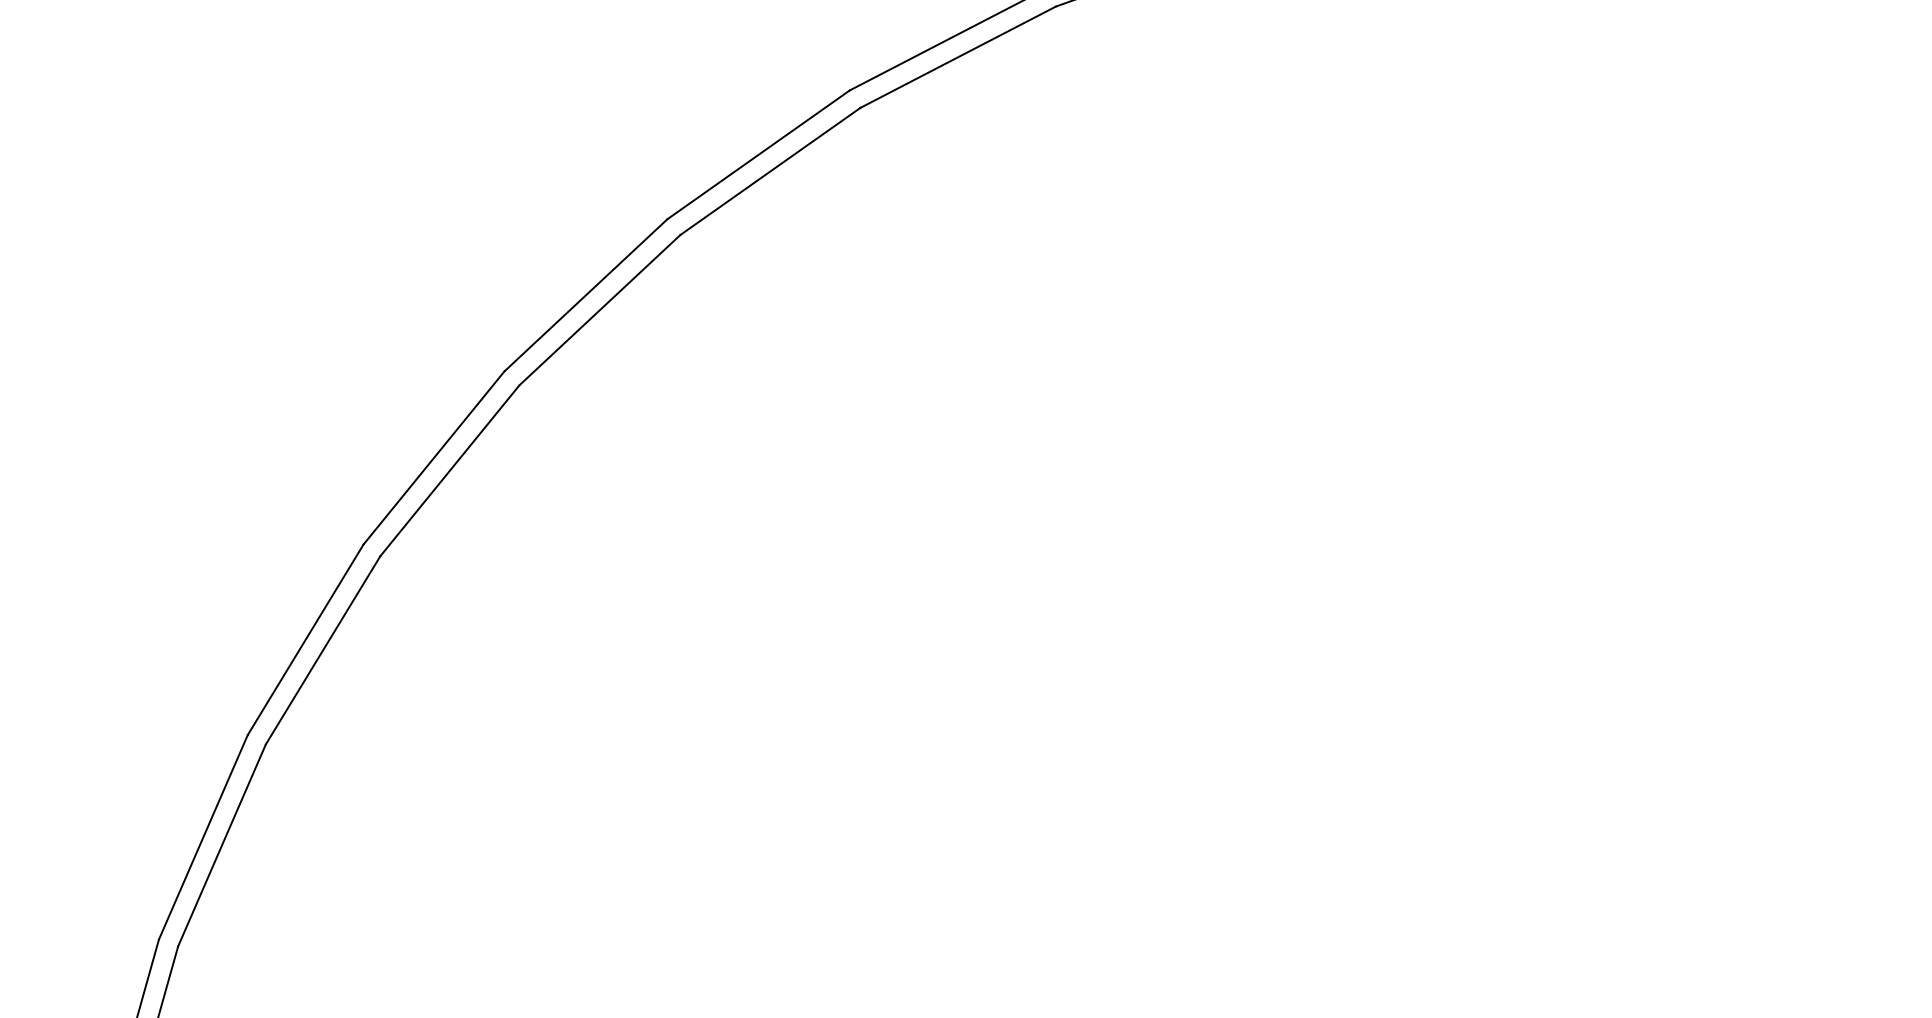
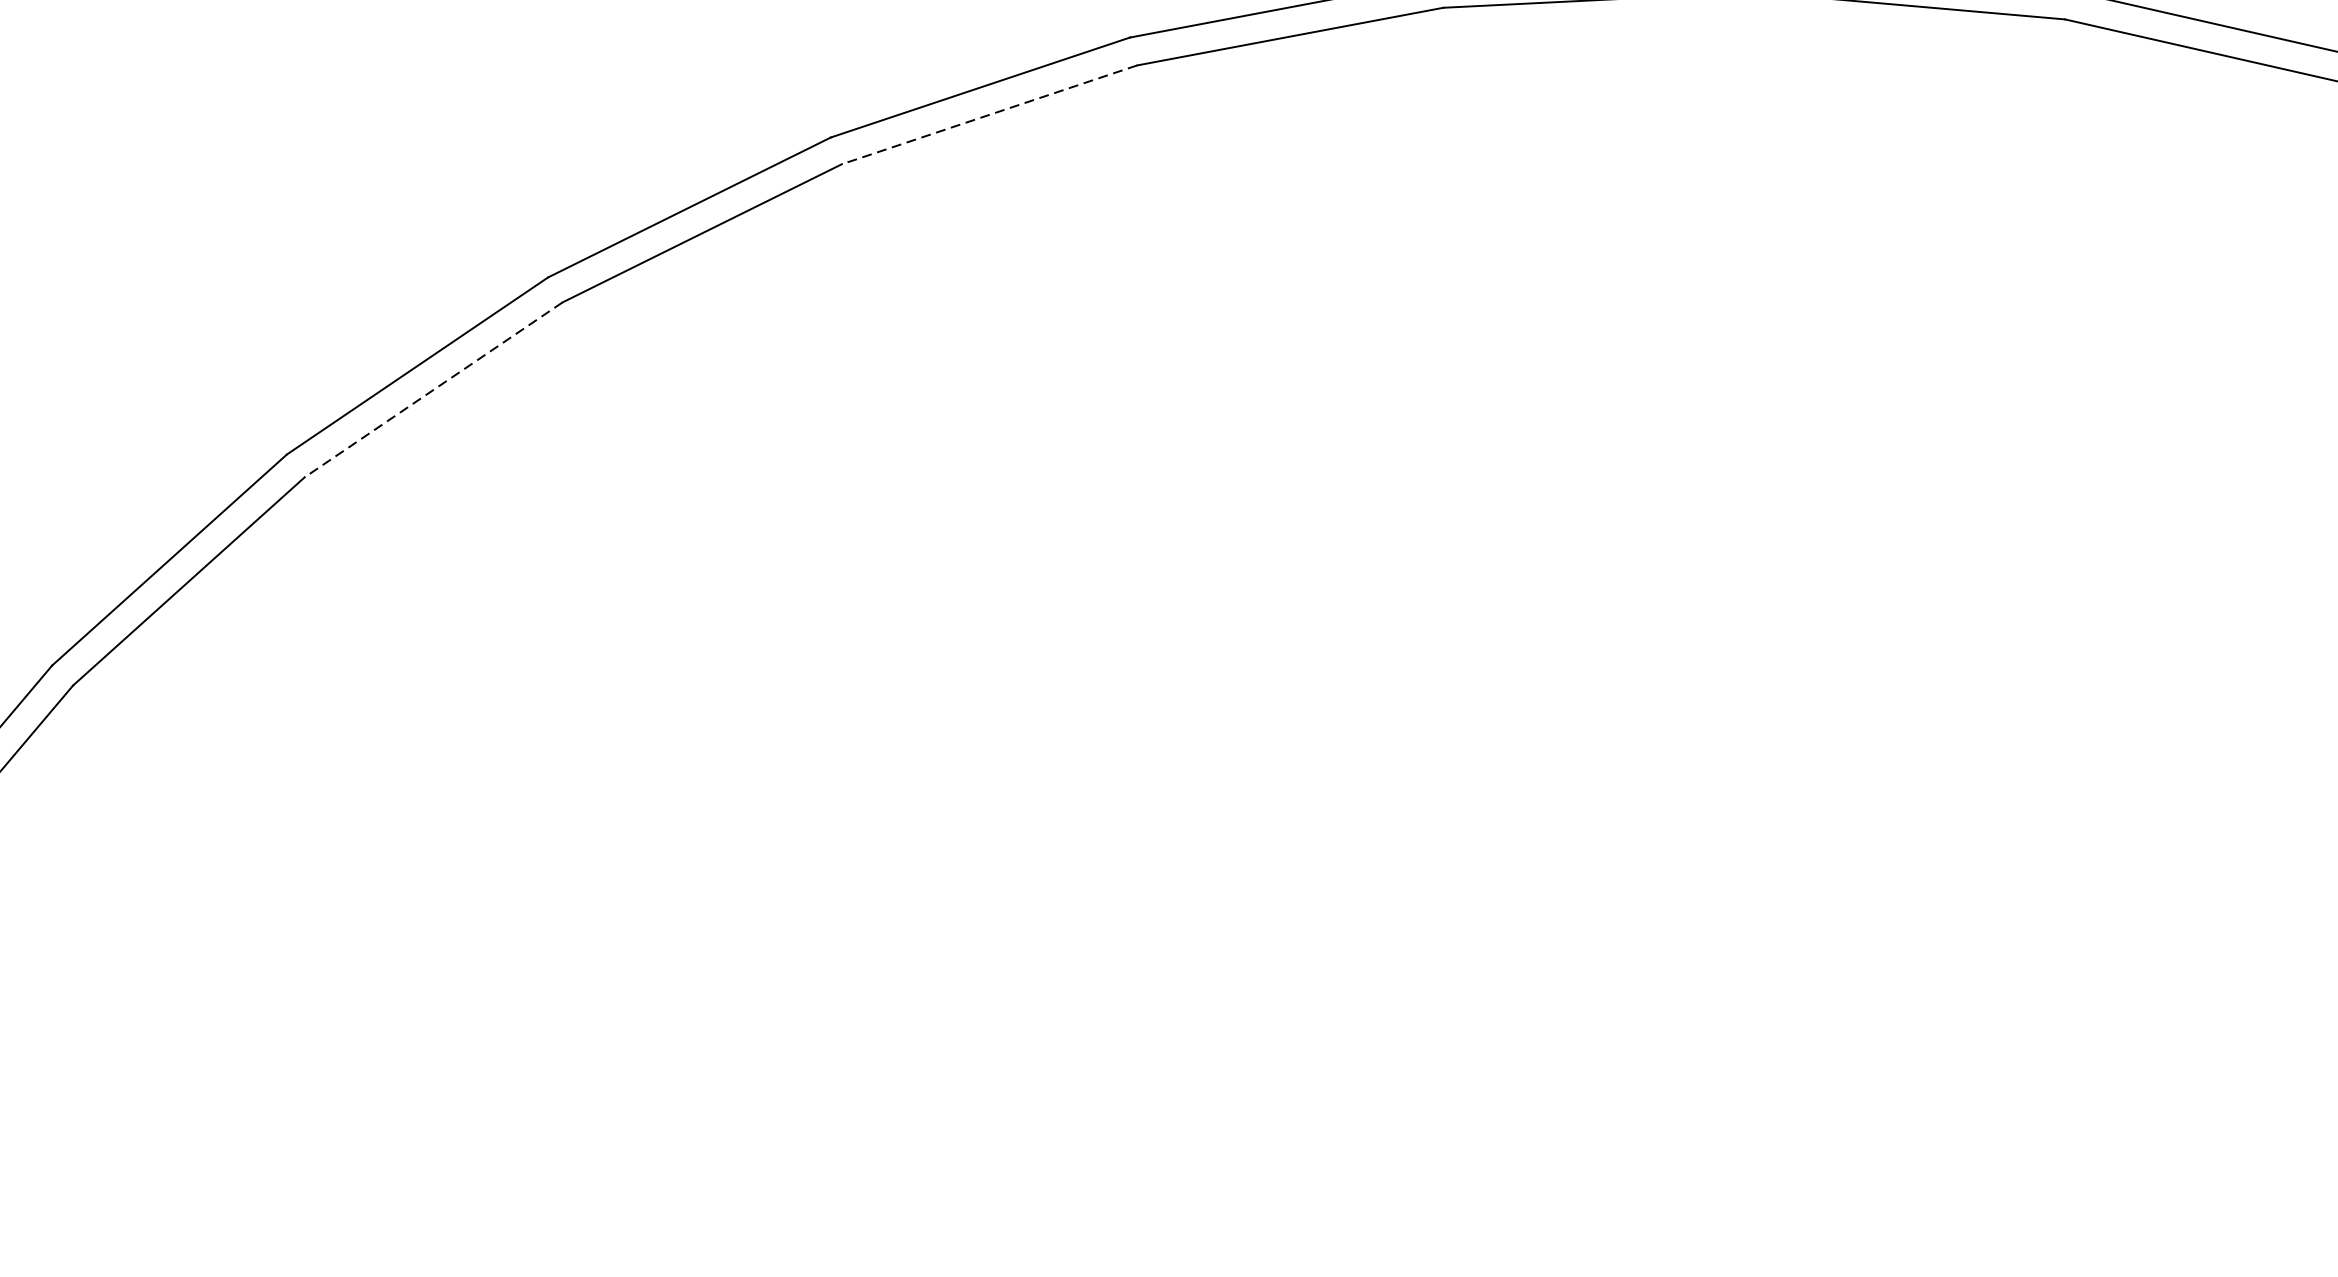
line: (957, 57) -> (988, 115), solid -> dashed
line: (599, 310) -> (433, 390), solid -> dashed

